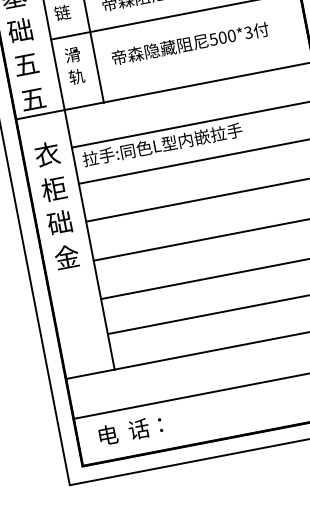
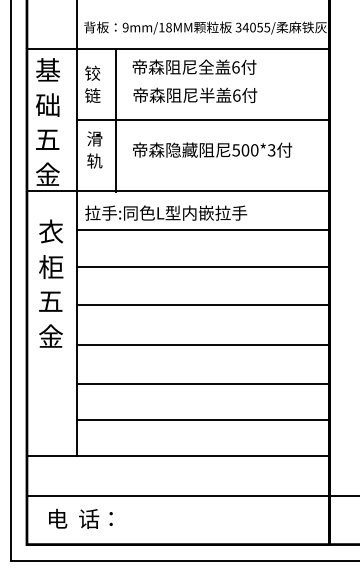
text: (32, 97) -> (47, 173), 五 -> 金
text: (162, 144) -> (166, 212), moved
text: (59, 222) -> (50, 300), 础 -> 五

